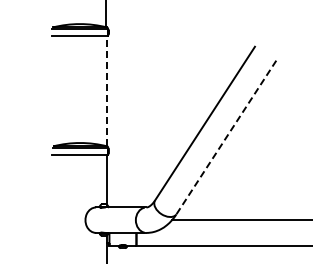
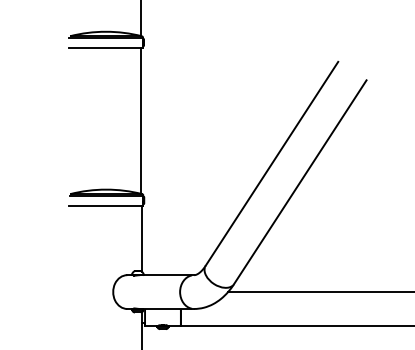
line: (106, 90) -> (141, 119), dashed -> solid
line: (226, 137) -> (300, 182), dashed -> solid

